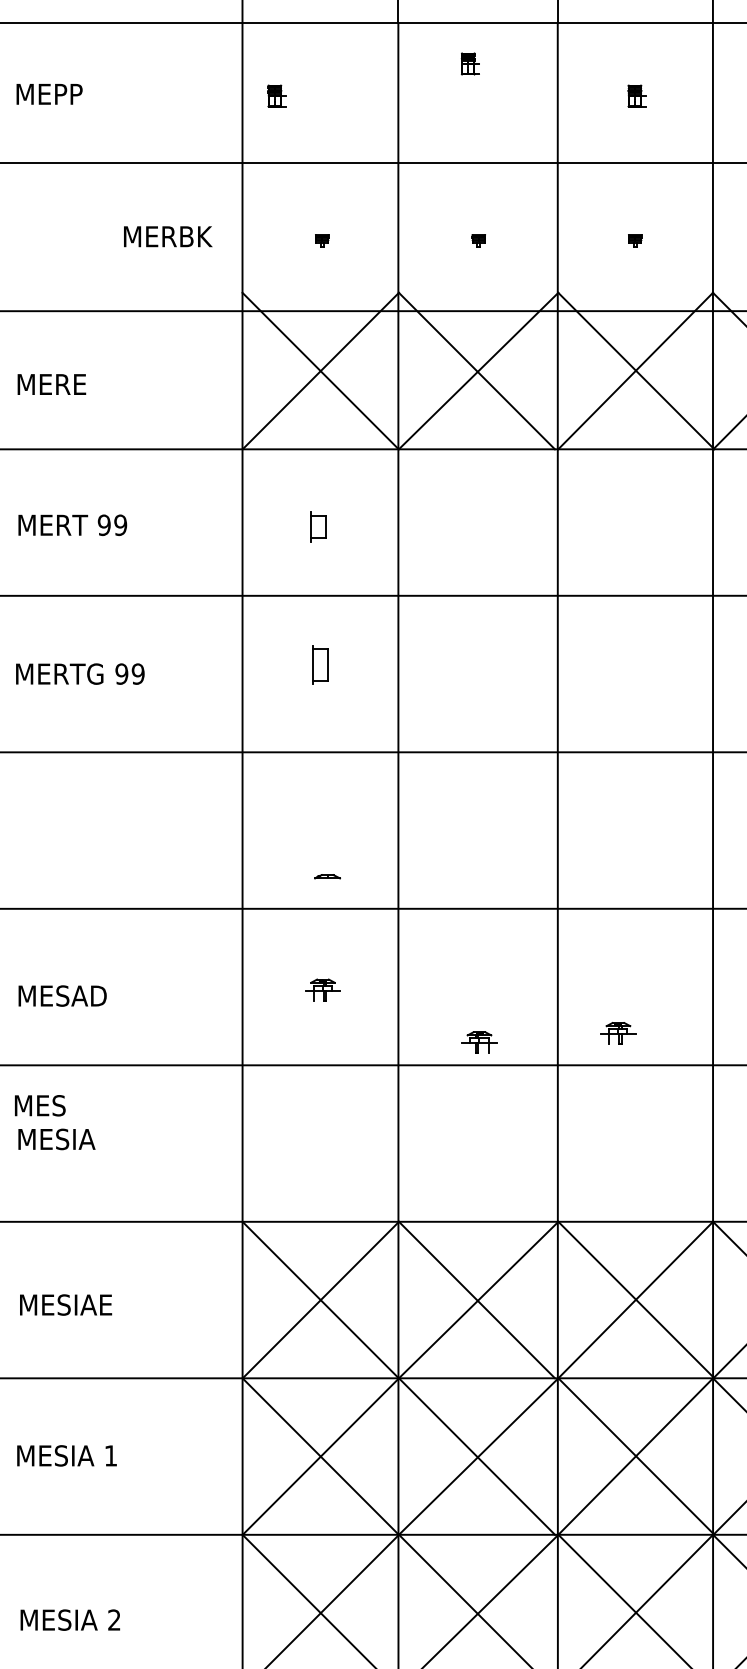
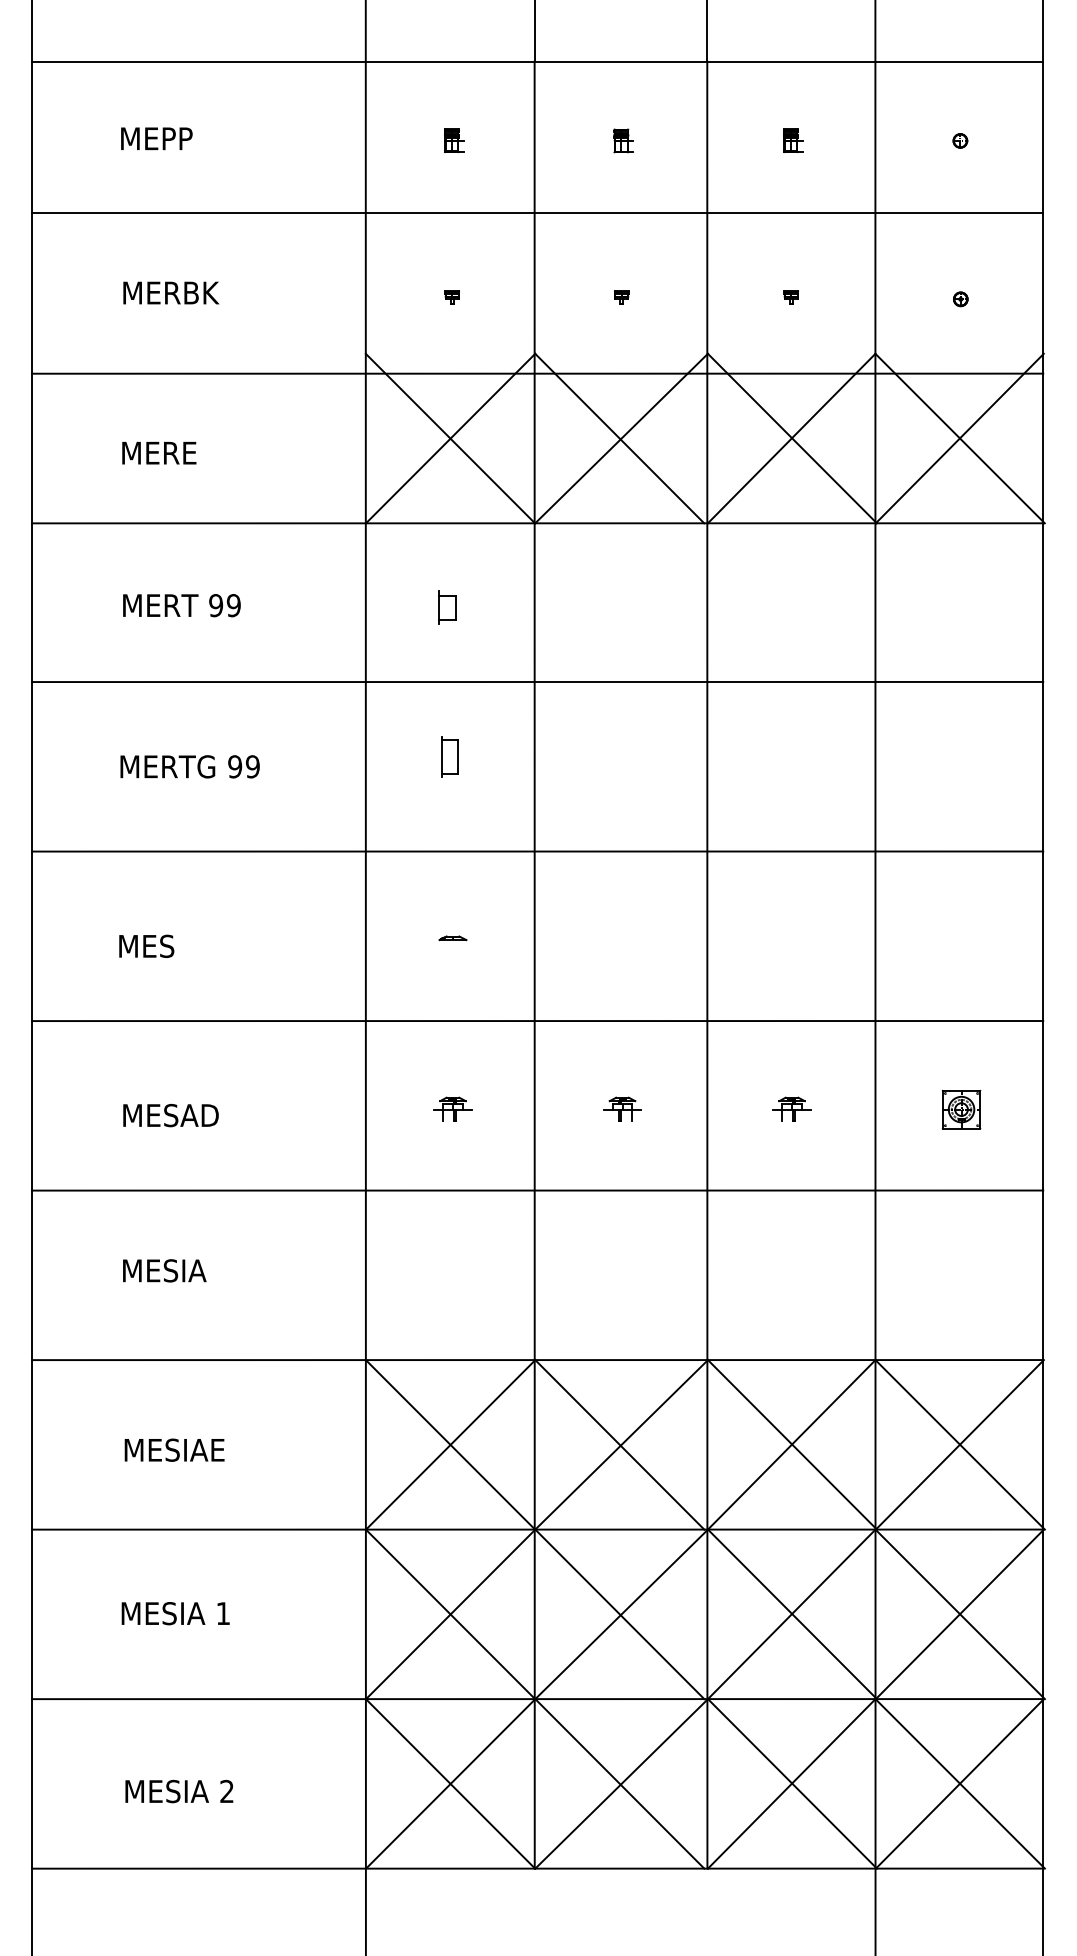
part: (470, 63) -> (623, 140), moved
part: (277, 95) -> (454, 140), moved
text: (168, 236) -> (171, 292), moved
part: (327, 876) -> (452, 938), moved
part: (617, 1032) -> (791, 1108), moved
part: (479, 1042) -> (622, 1108), moved
text: (40, 1104) -> (146, 945), moved

